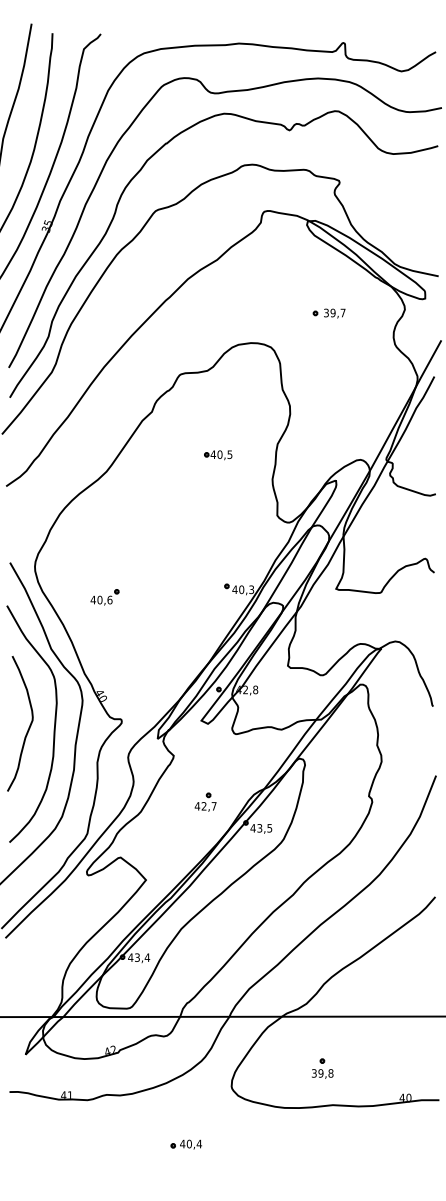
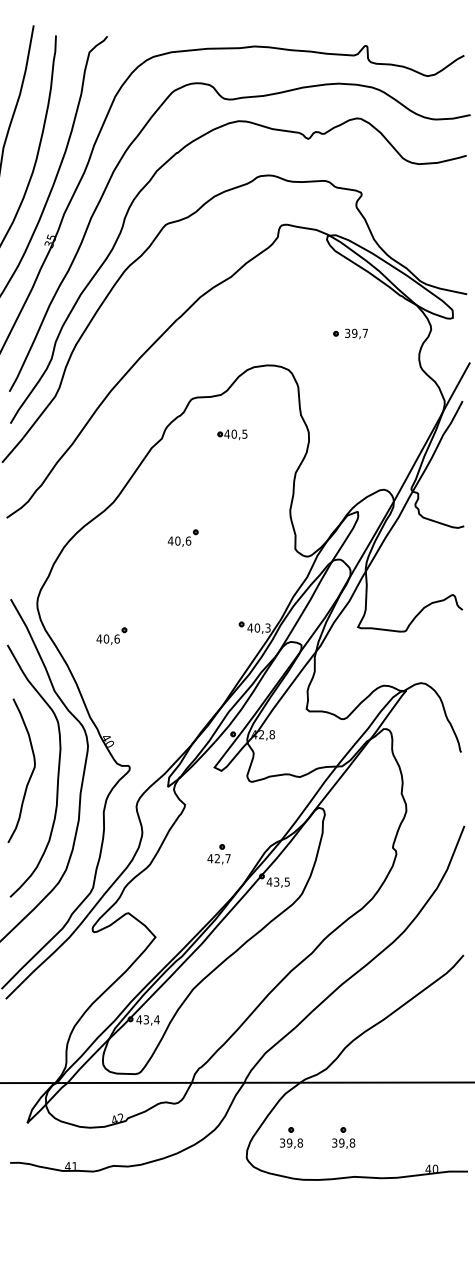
part: (218, 455) -> (232, 435), moved
part: (171, 505) -> (182, 538), added
part: (273, 1068) -> (291, 1137), added
part: (185, 1144) -> (197, 1218), removed

